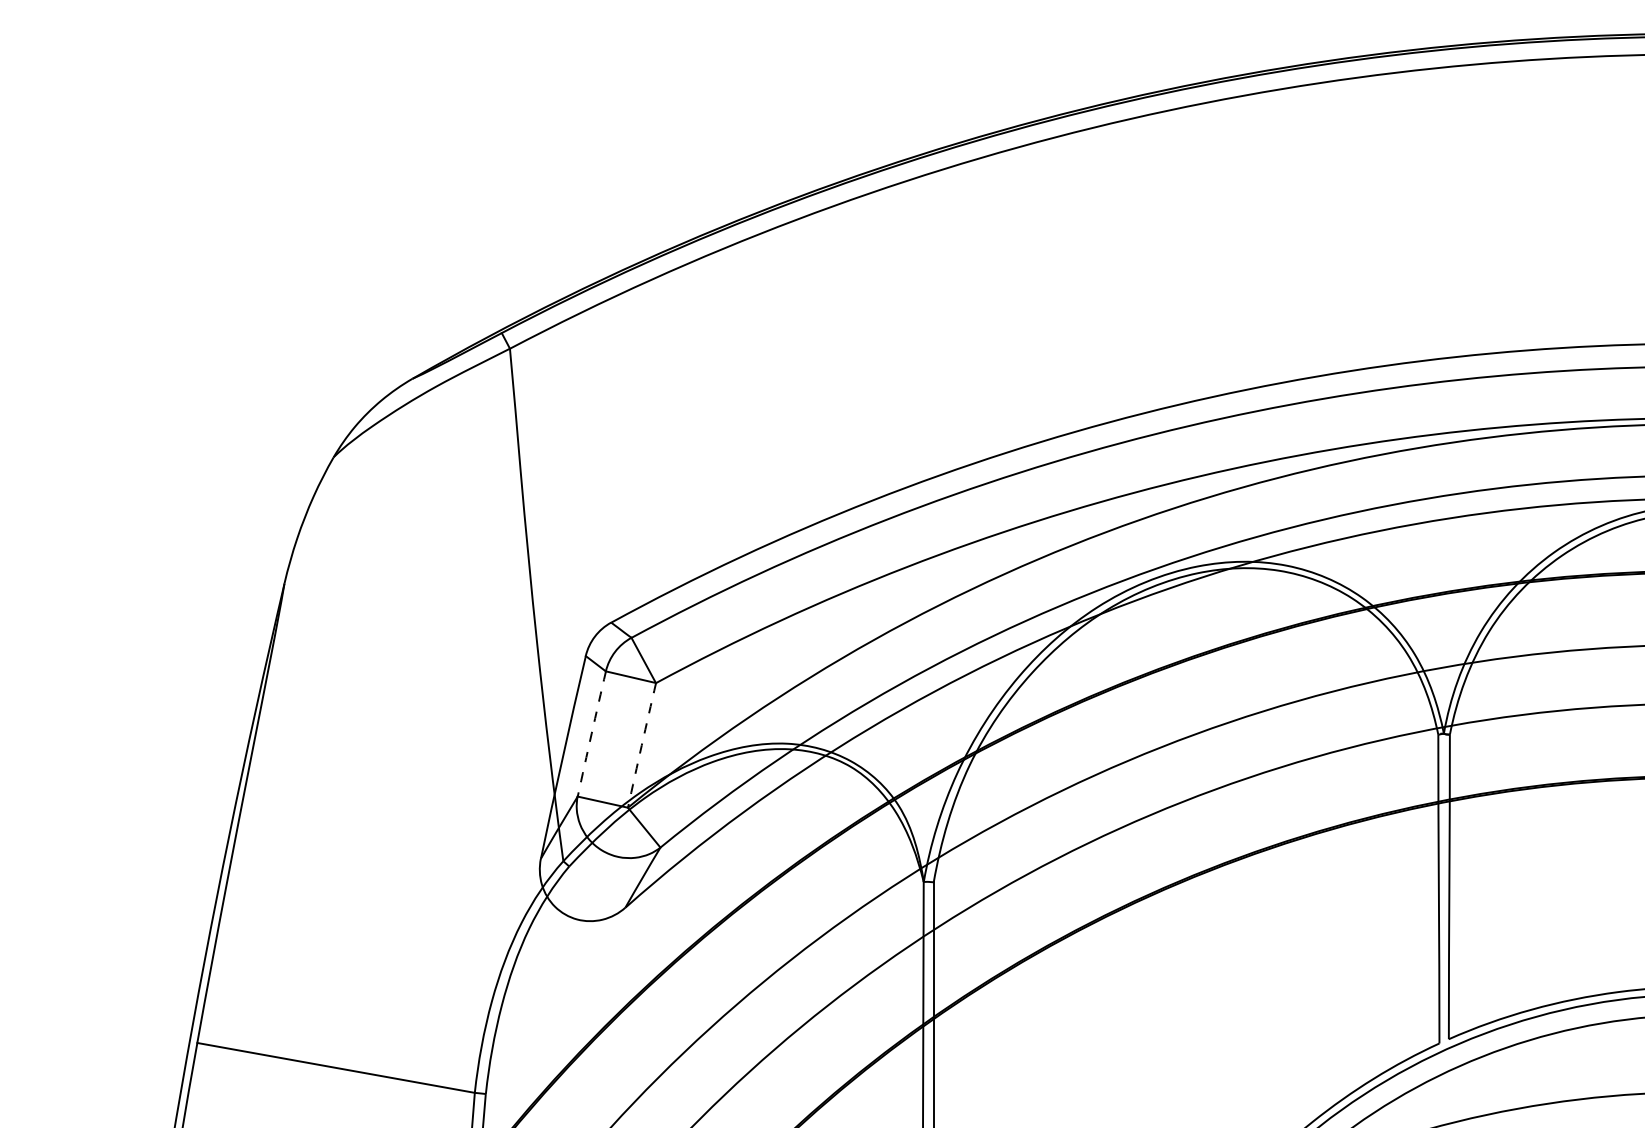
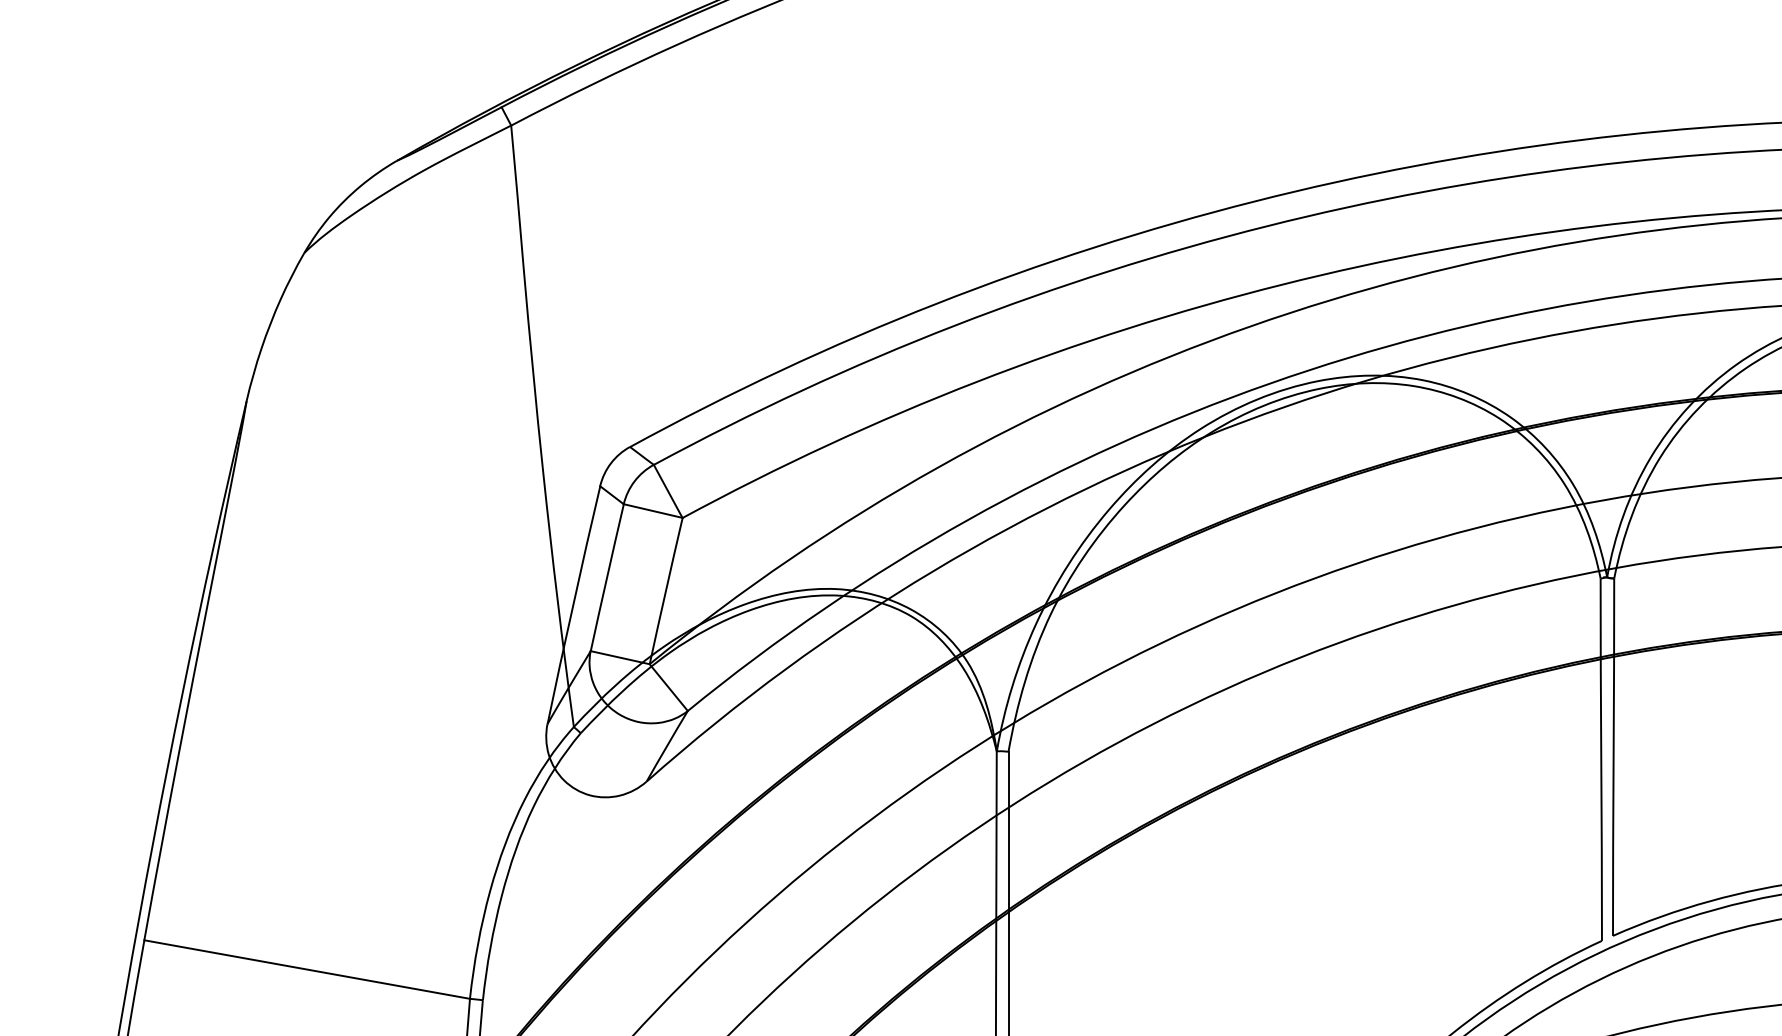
arc: (591, 733) -> (606, 577), dashed -> solid
arc: (641, 745) -> (665, 591), dashed -> solid

